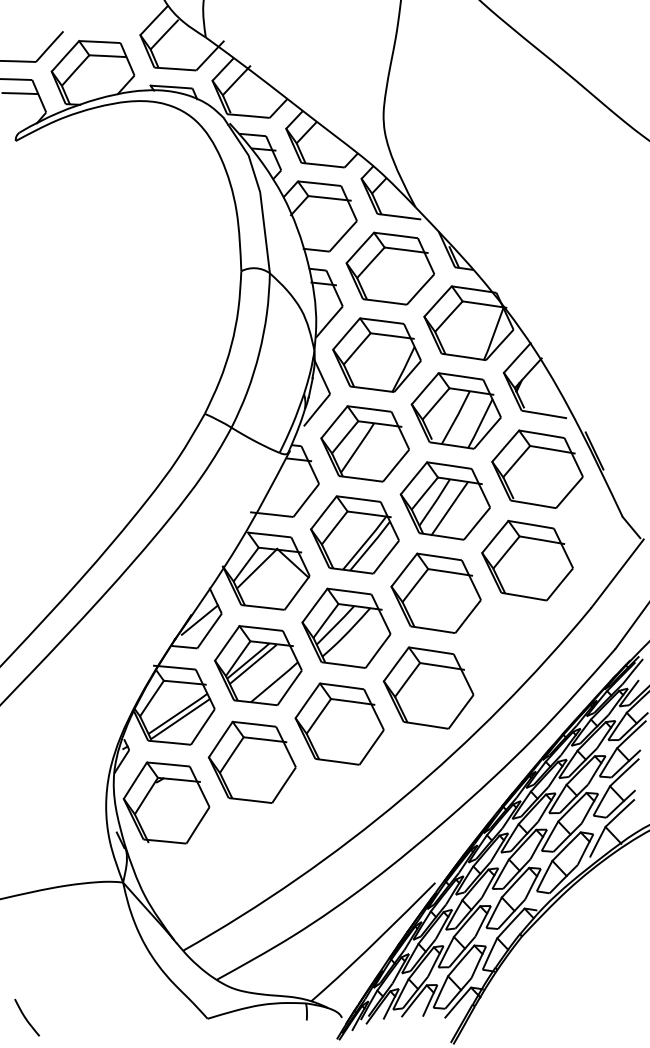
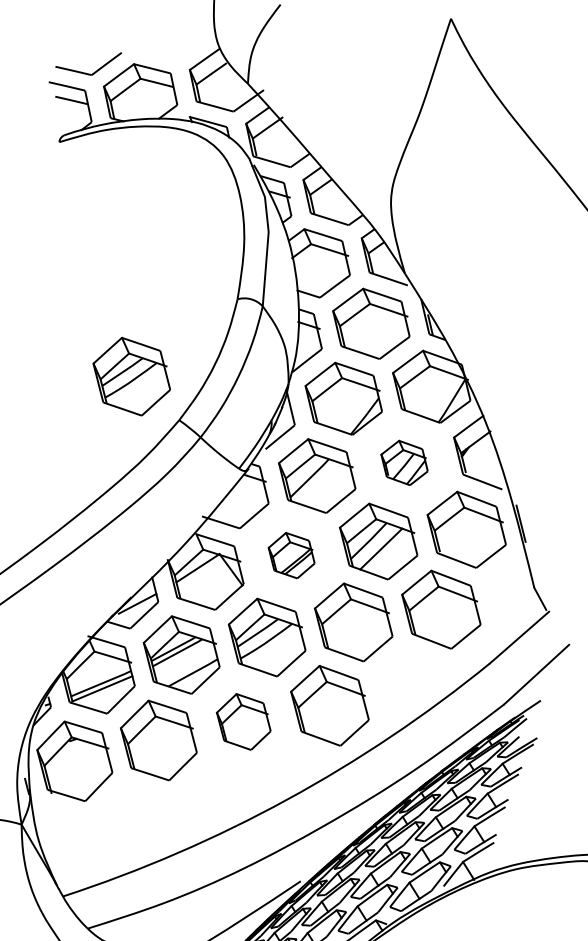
part: (144, 376) -> (132, 375), added
part: (455, 410) -> (404, 462), size x0.6
part: (354, 534) -> (291, 555), size x0.6
part: (339, 723) -> (243, 721), size x0.7

